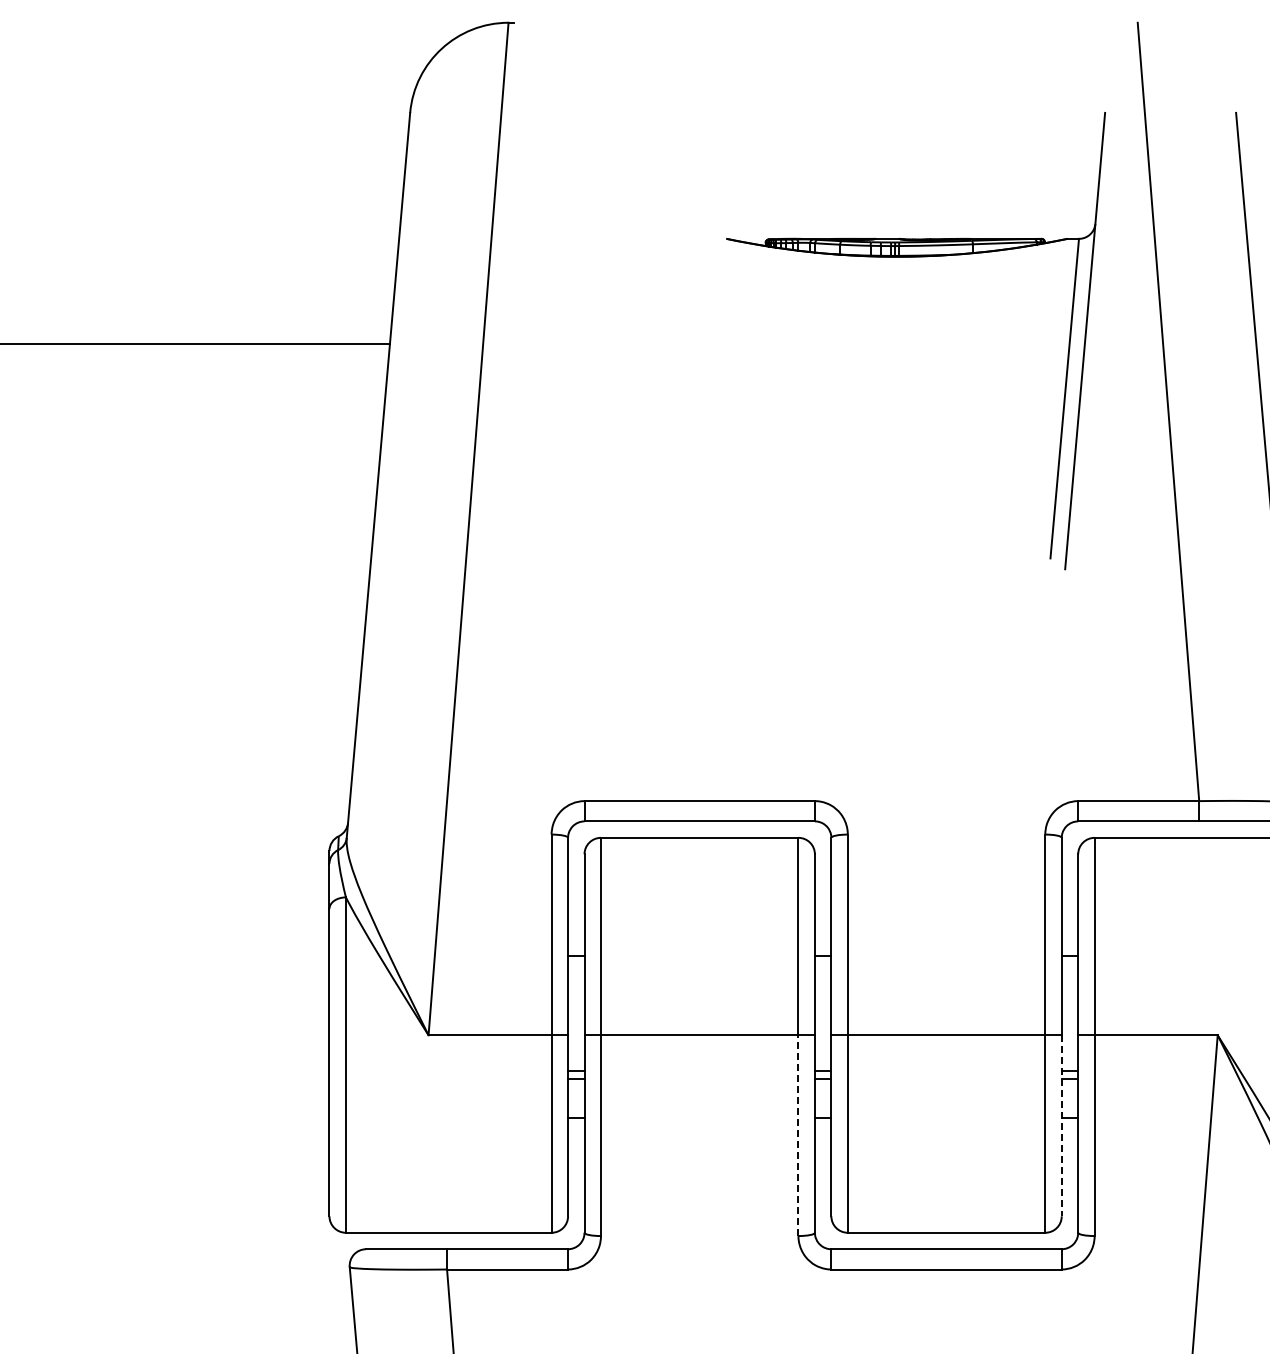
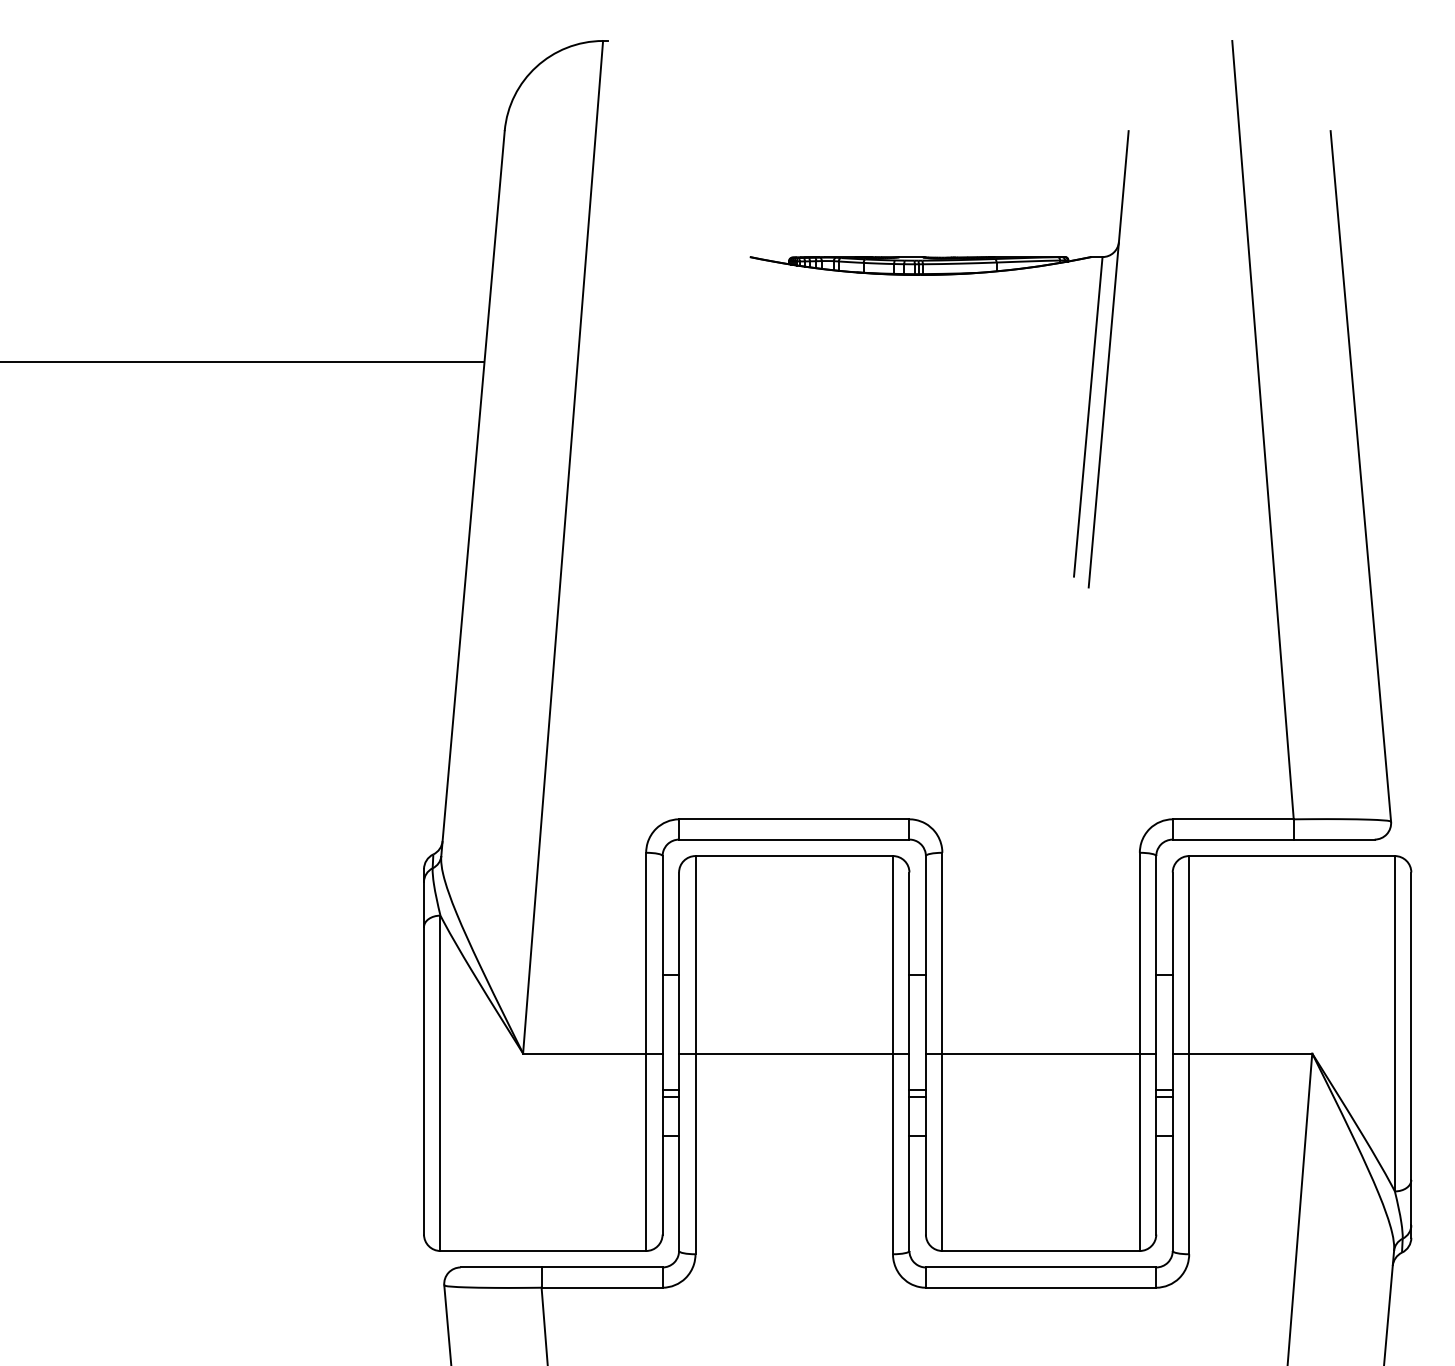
part: (915, 257) -> (939, 275), moved
line: (1061, 1126) -> (1156, 1144), dashed -> solid
line: (798, 1135) -> (893, 1153), dashed -> solid

